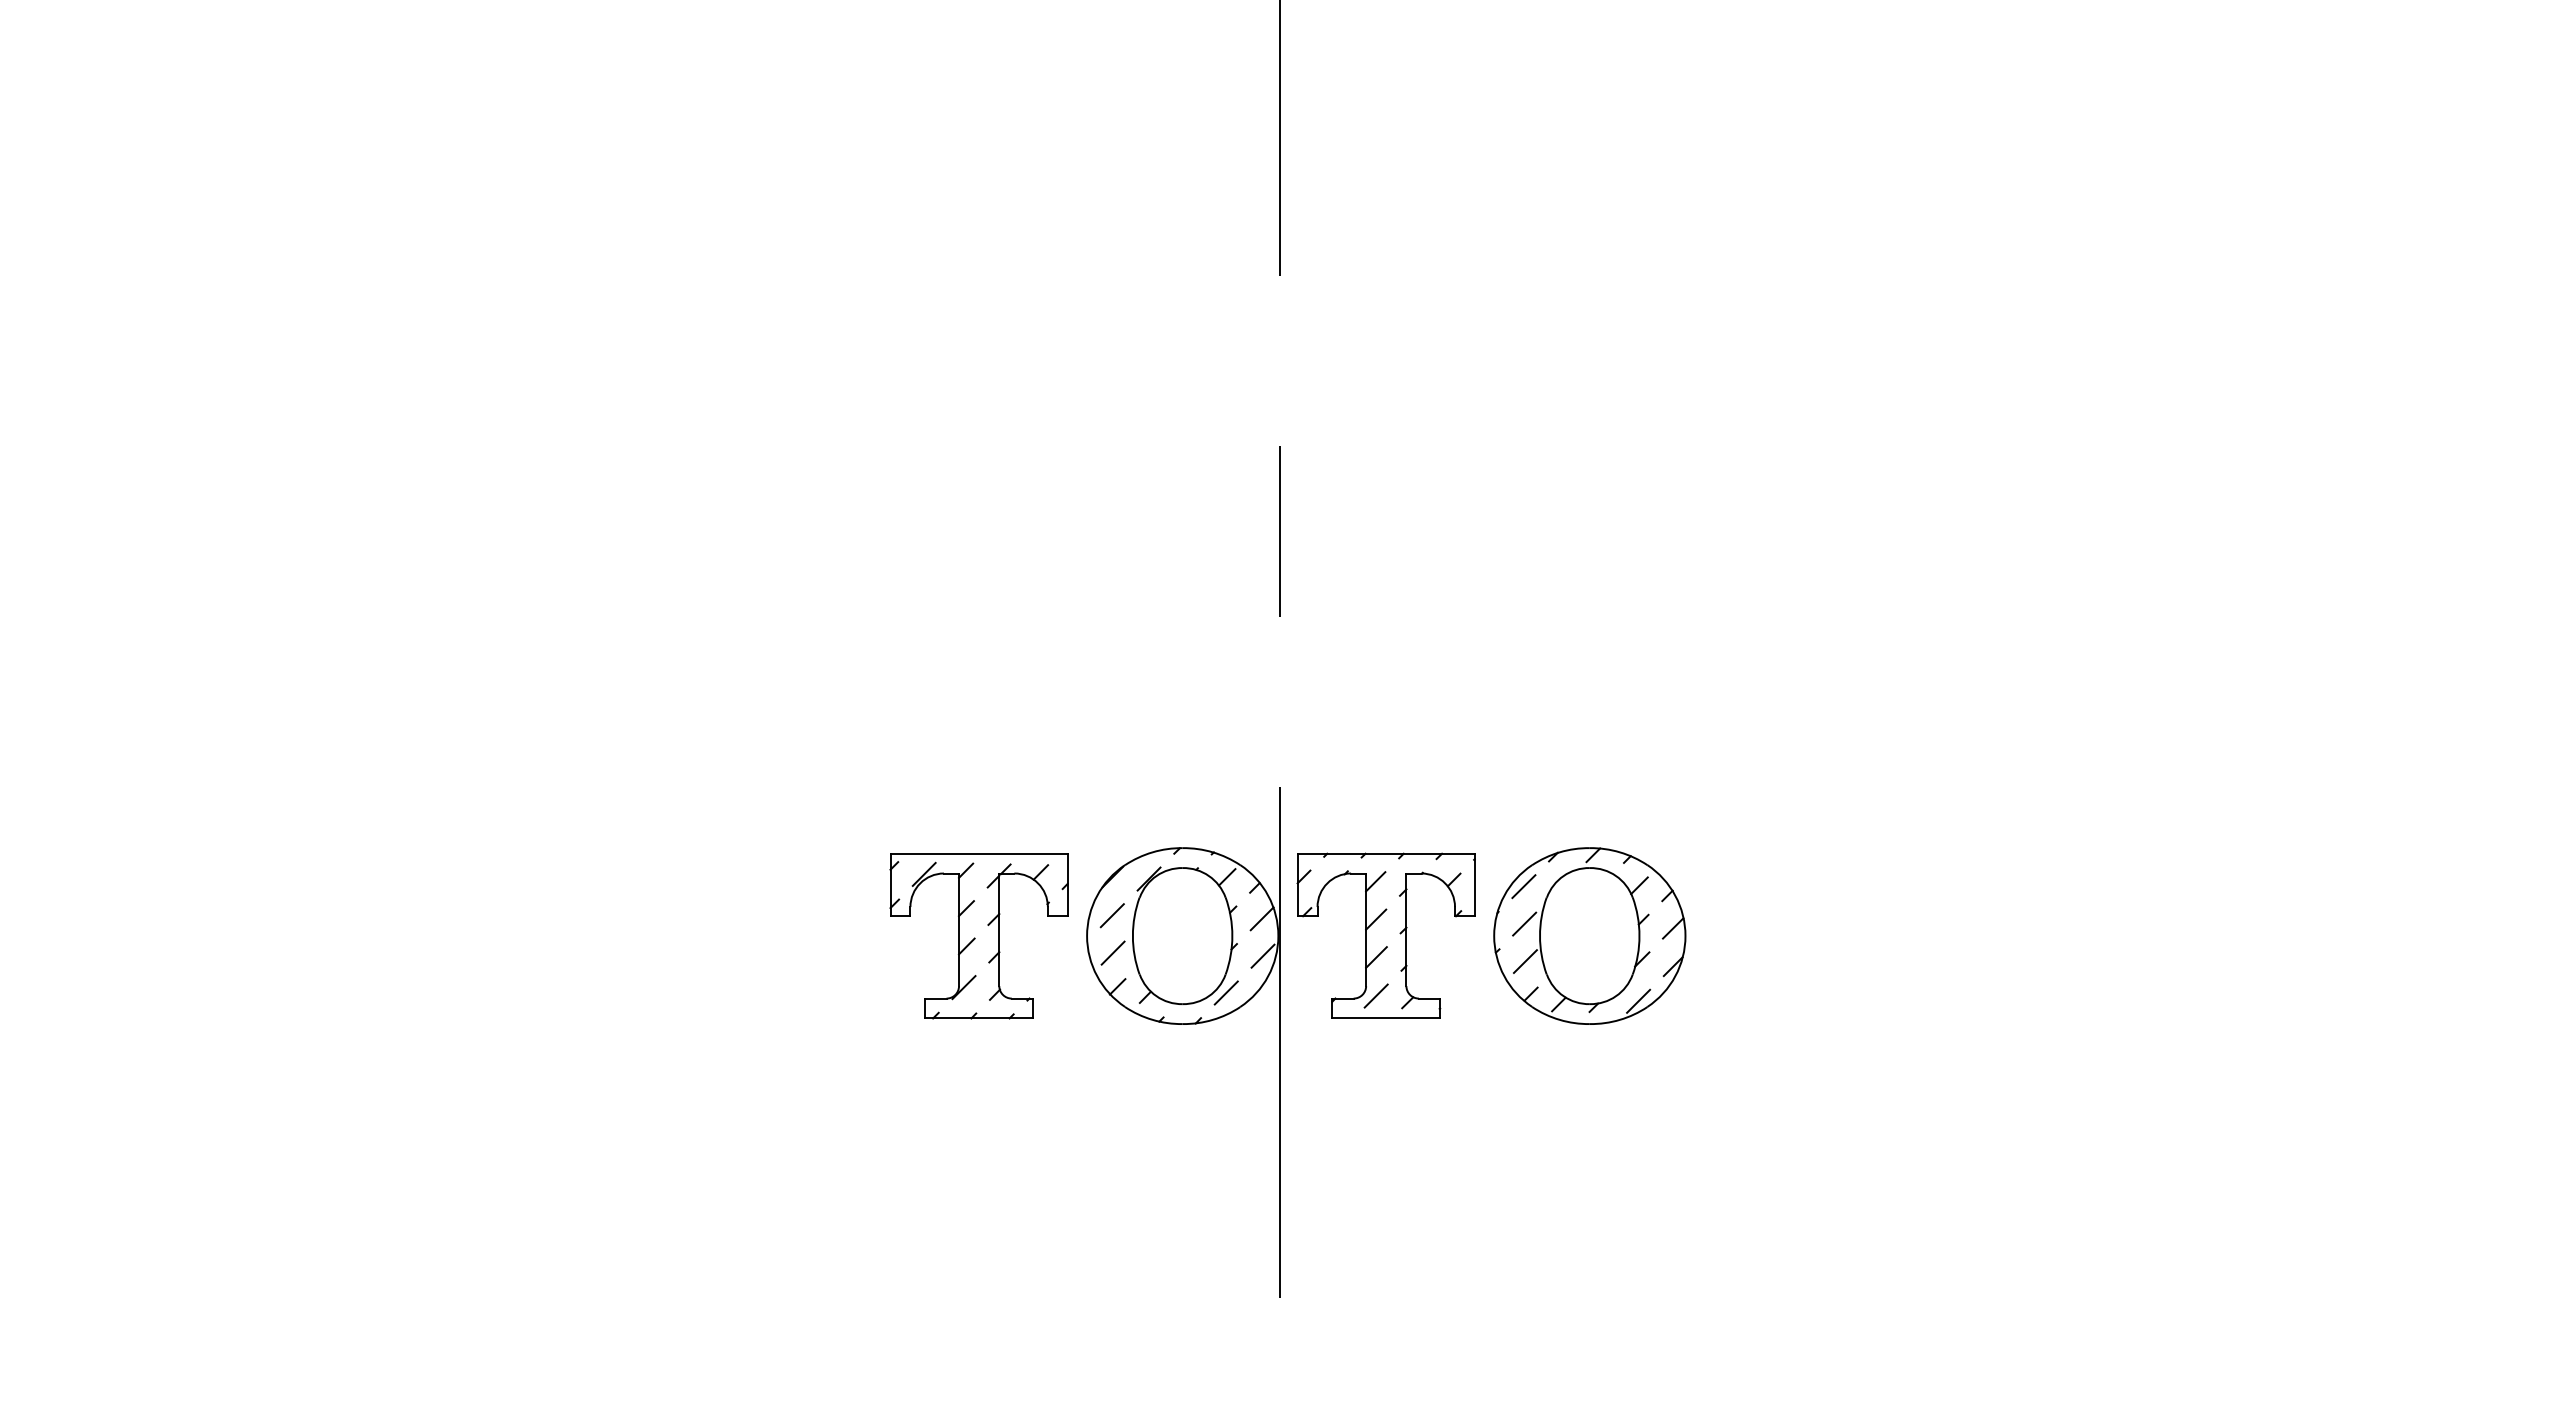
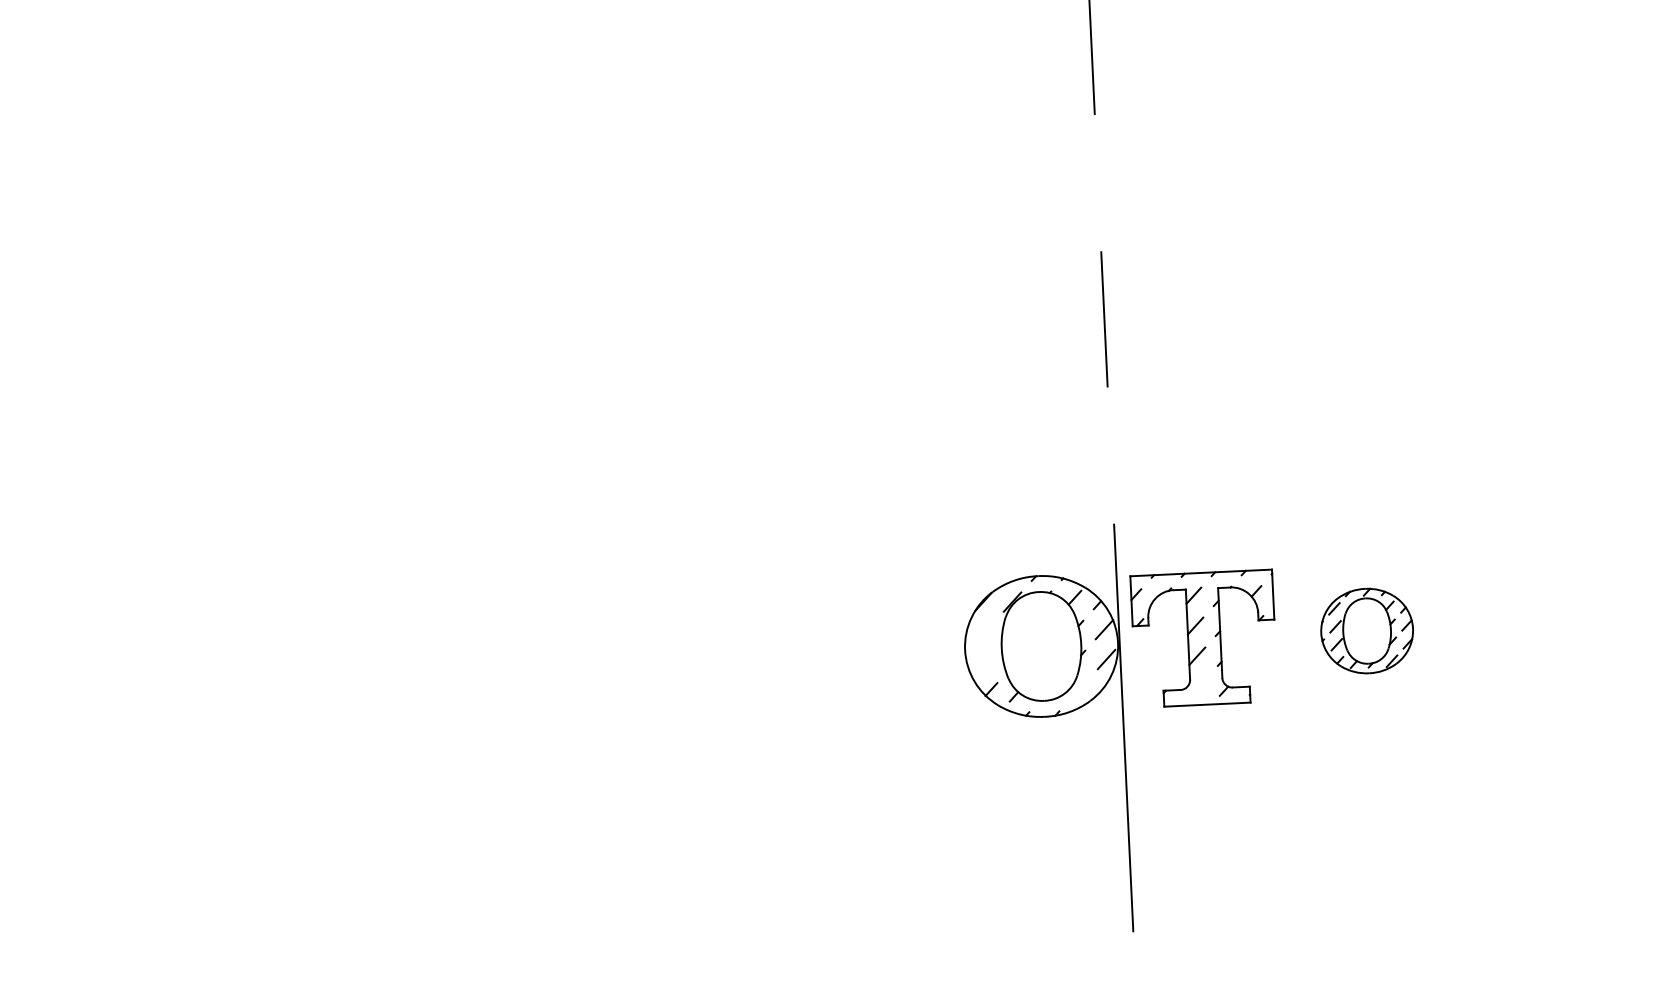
line: (1111, 915) -> (983, 632), removed
part: (1589, 935) -> (1366, 630), size x0.6
part: (978, 936) -> (878, 654), removed
line: (1112, 952) -> (986, 662), removed
line: (1225, 992) -> (1077, 689), removed
line: (1375, 995) -> (1197, 686), removed

